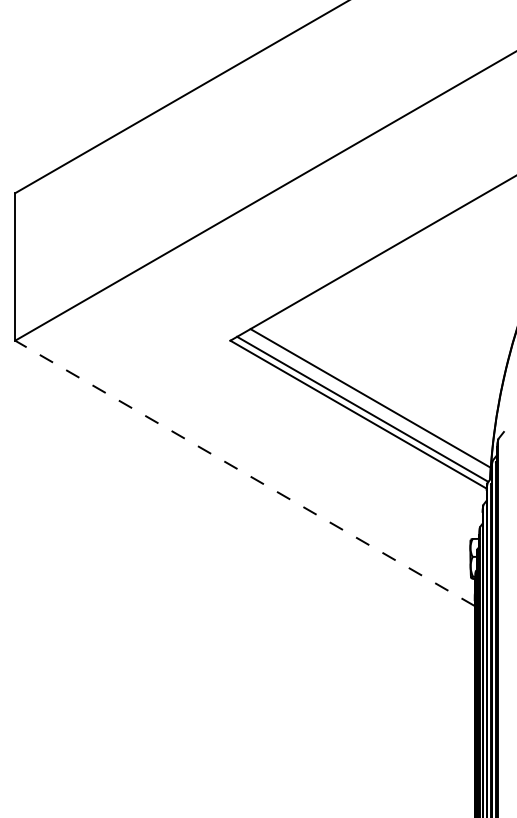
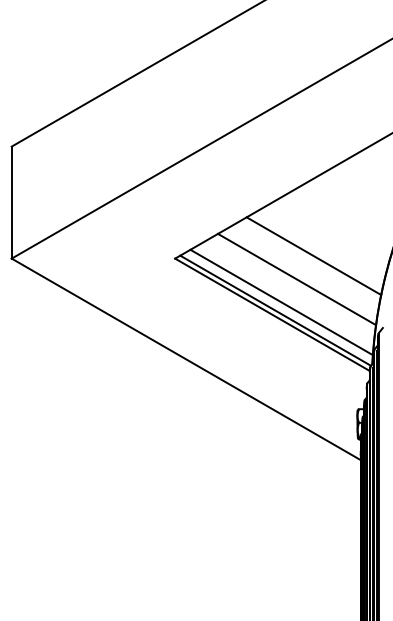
line: (412, 336) -> (313, 255), added
line: (391, 368) -> (297, 279), added
line: (244, 473) -> (185, 359), dashed -> solid

